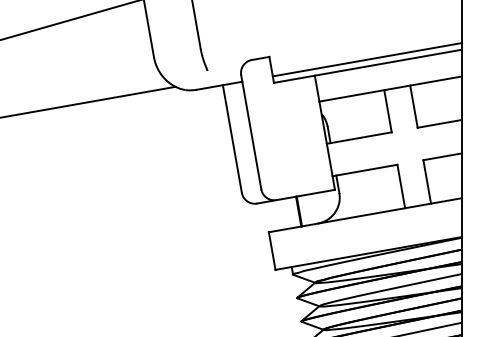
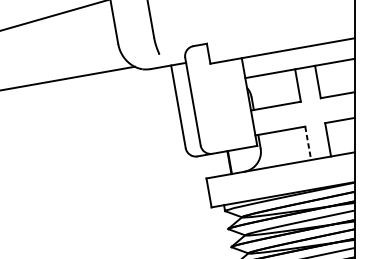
line: (367, 59) -> (282, 45), removed
line: (401, 187) -> (308, 144), solid -> dashed

